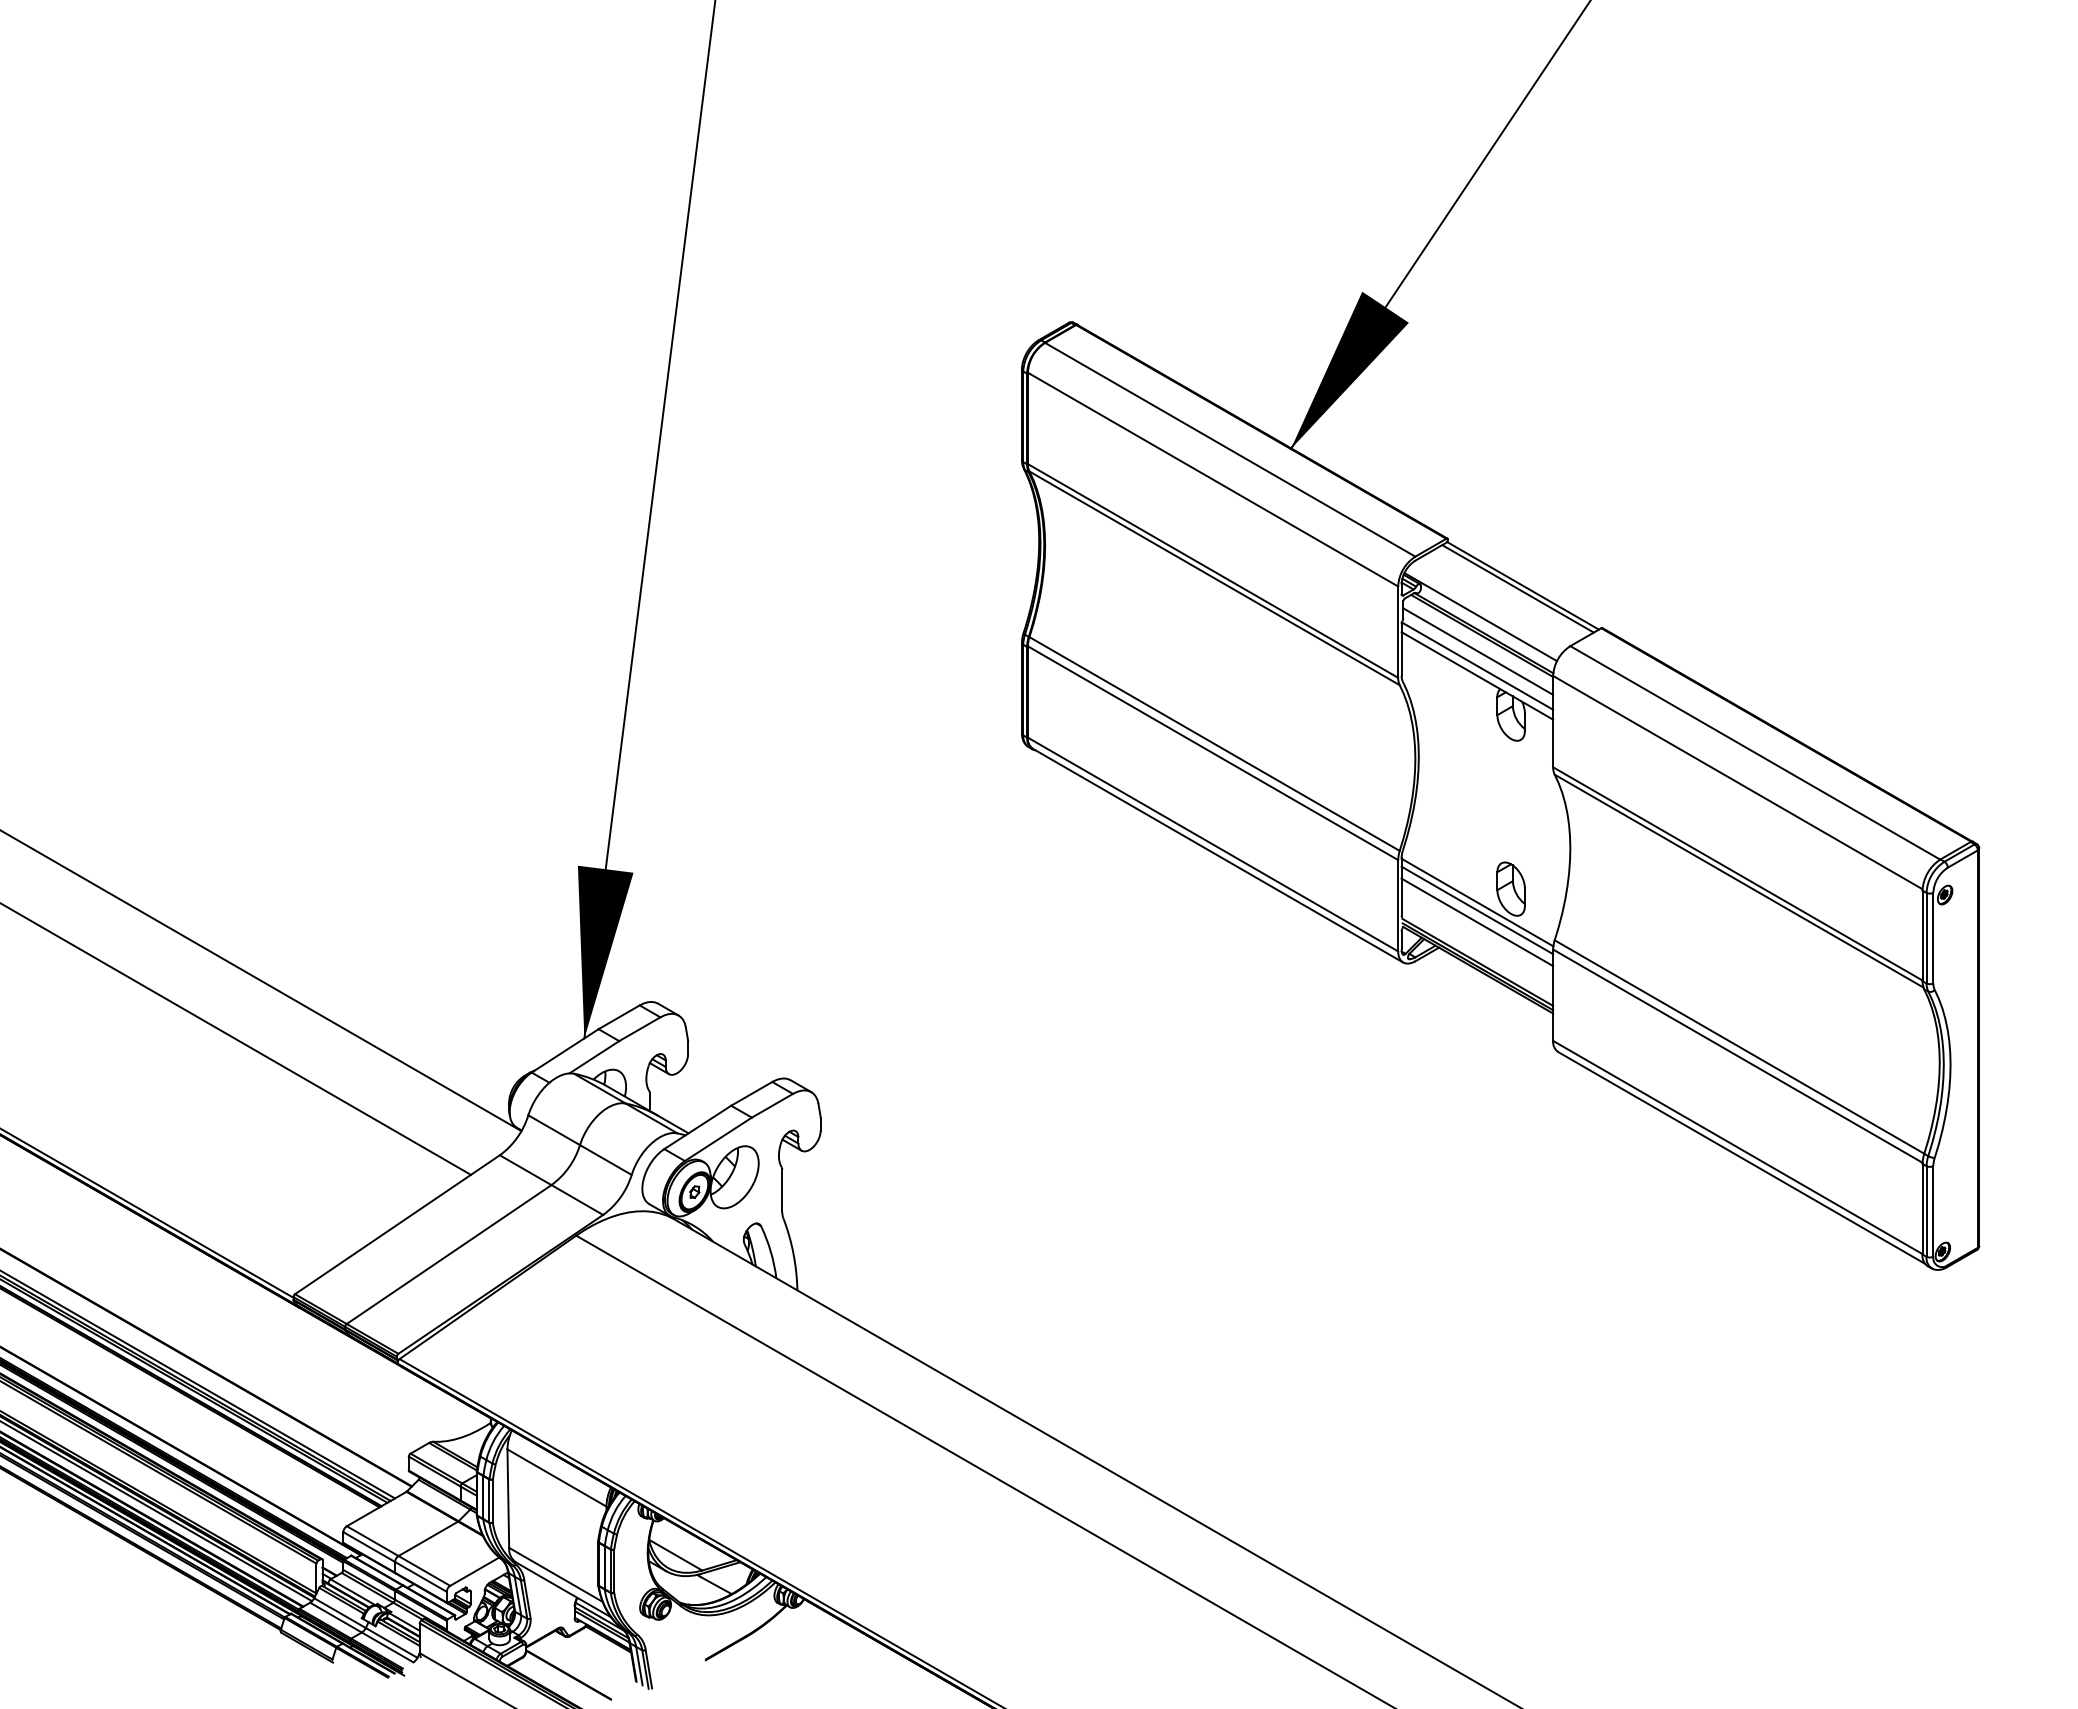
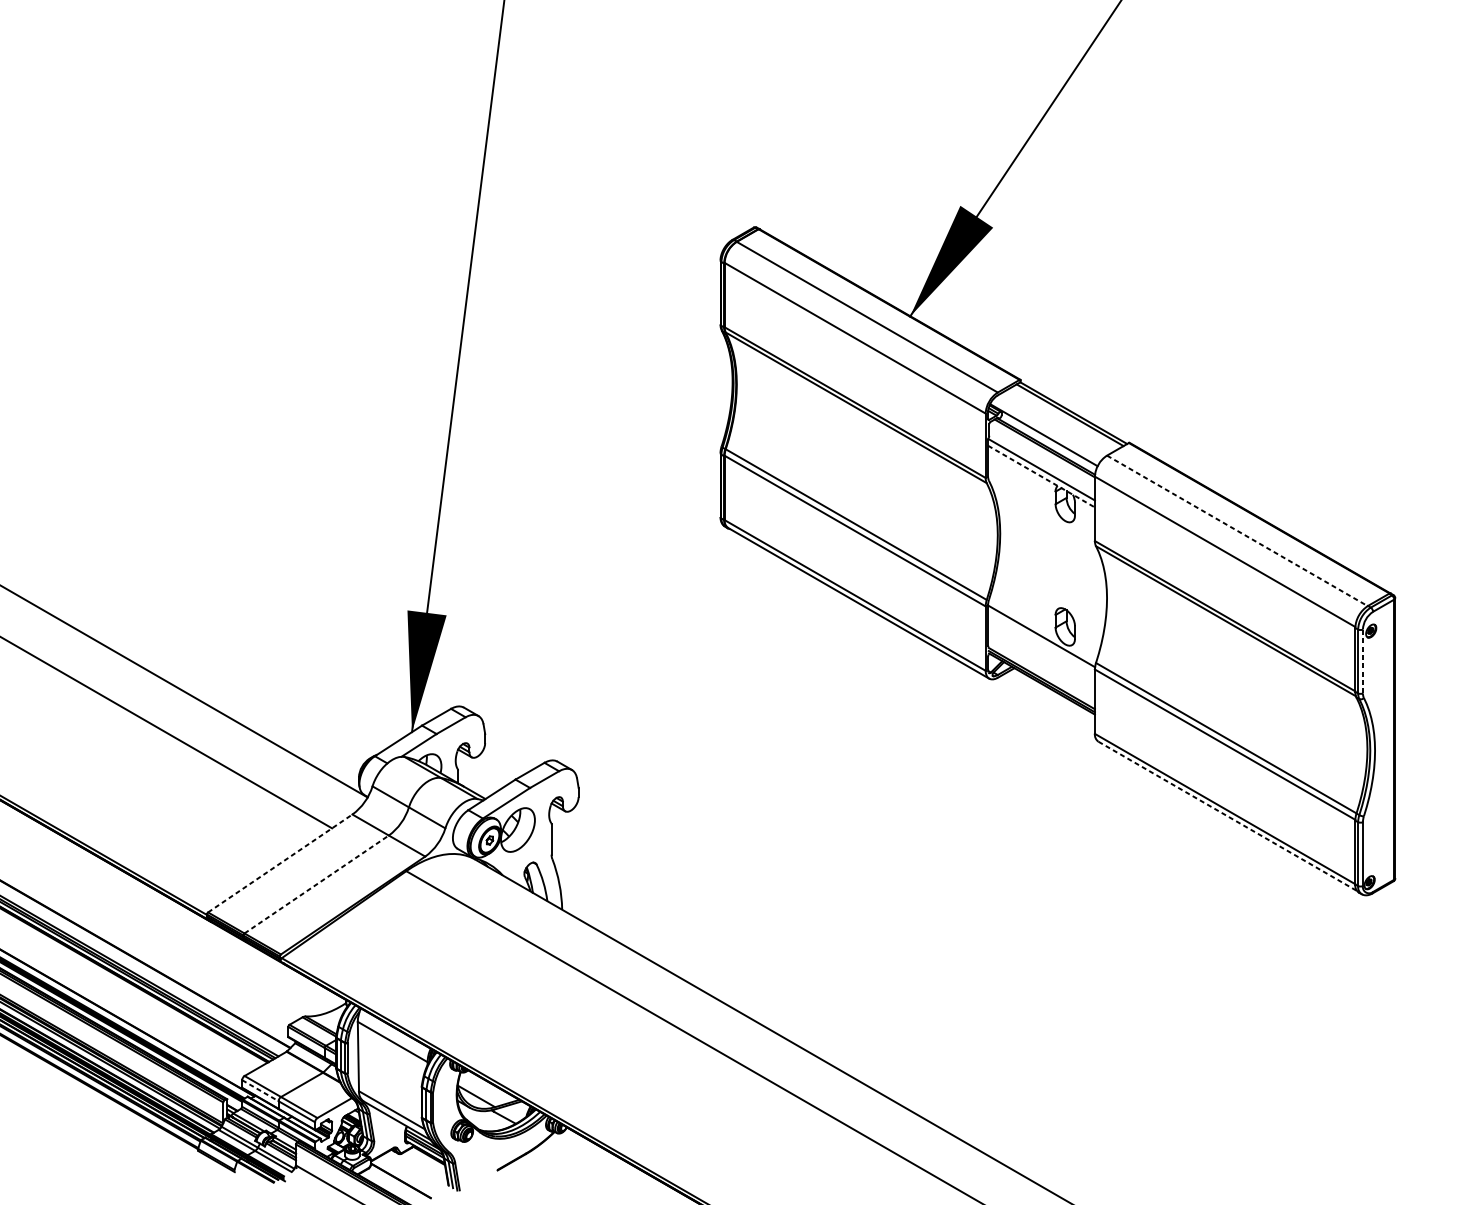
line: (1478, 651) -> (1042, 459), removed
line: (1477, 676) -> (1041, 477), solid -> dashed
line: (1755, 752) -> (1237, 530), solid -> dashed
line: (1477, 910) -> (1041, 641), removed
line: (1477, 922) -> (1041, 650), removed
line: (1933, 937) -> (1363, 661), solid -> dashed
line: (1741, 1157) -> (1227, 816), solid -> dashed
line: (397, 1224) -> (280, 863), solid -> dashed
line: (449, 1254) -> (316, 884), solid -> dashed
line: (369, 1547) -> (260, 1090), solid -> dashed

